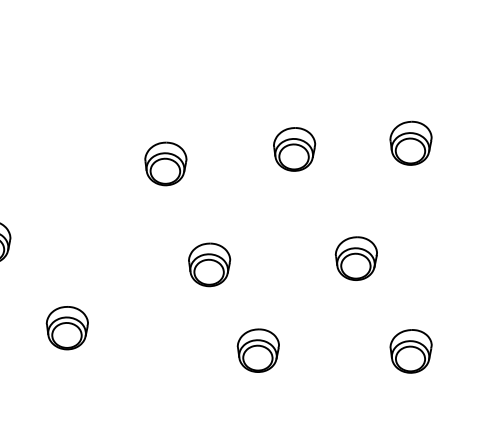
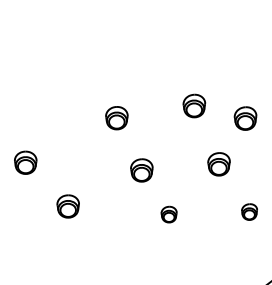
part: (410, 143) -> (245, 118), moved
part: (294, 148) -> (194, 105), moved
part: (256, 350) -> (168, 214), size x0.7
part: (410, 350) -> (249, 211), size x0.7

